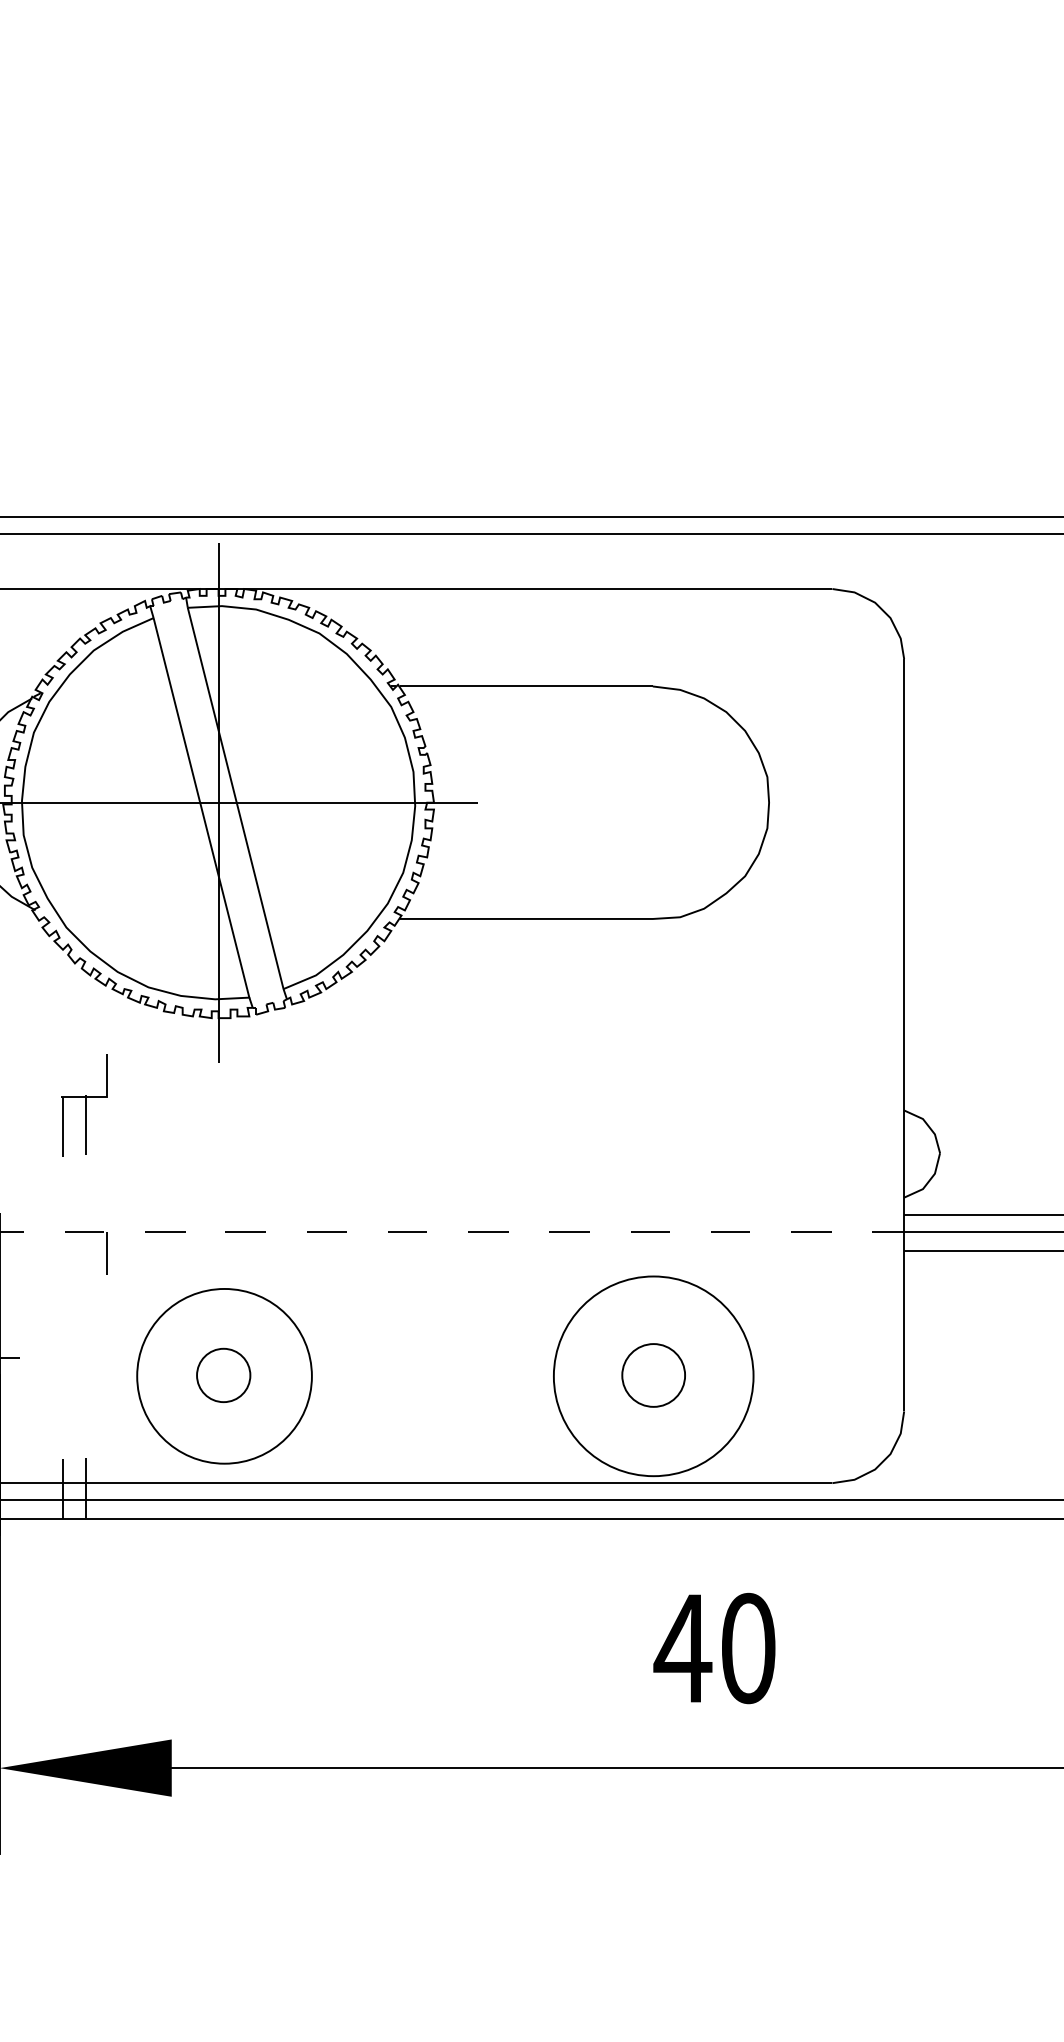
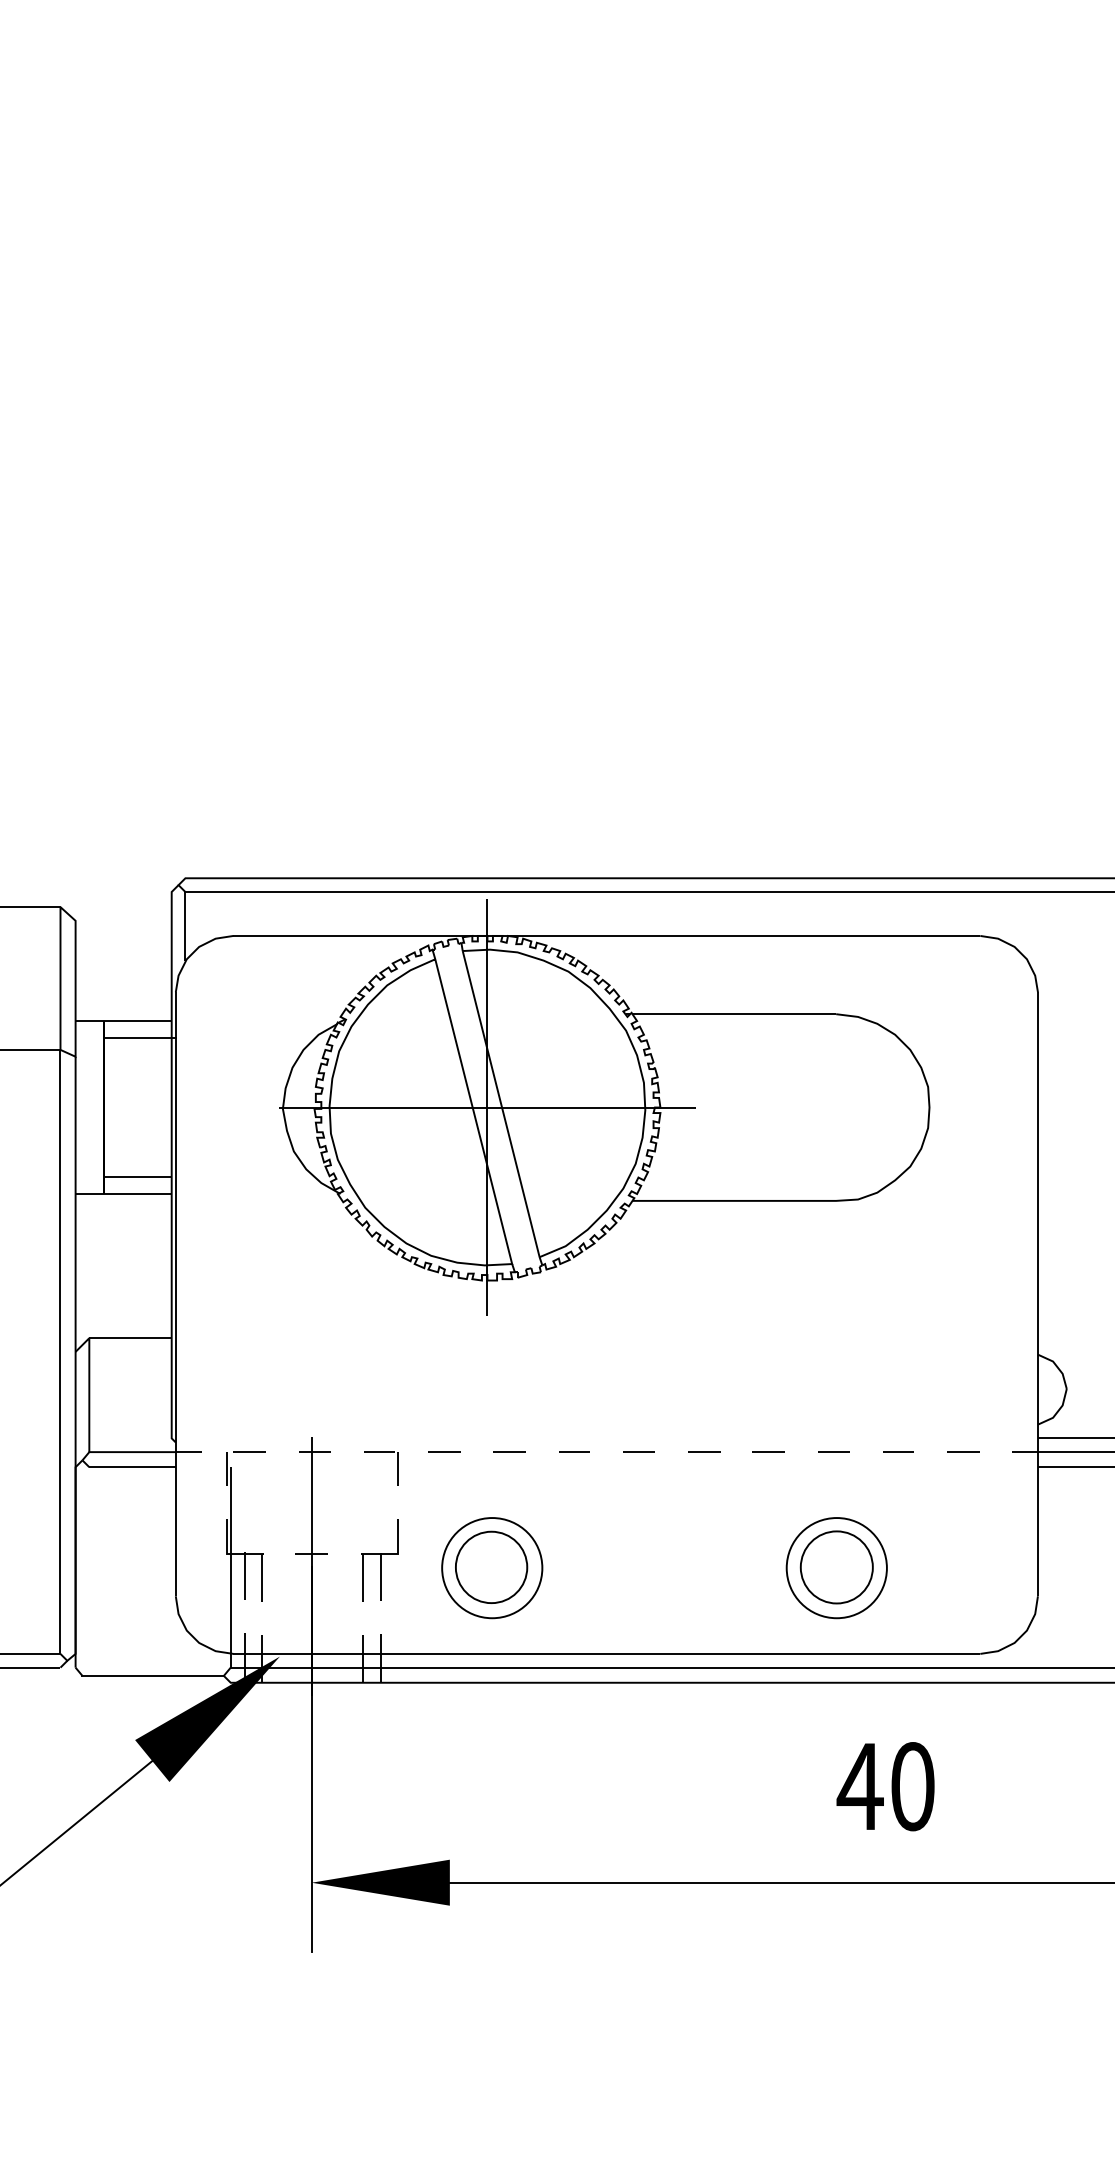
part: (84, 1105) -> (379, 1560), moved
circle: (223, 1375) -> (491, 1567), size x1.67
circle: (653, 1375) -> (836, 1567), size x1.43
circle: (224, 1376) -> (492, 1568), size x0.71
circle: (653, 1376) -> (836, 1568), size x0.62

